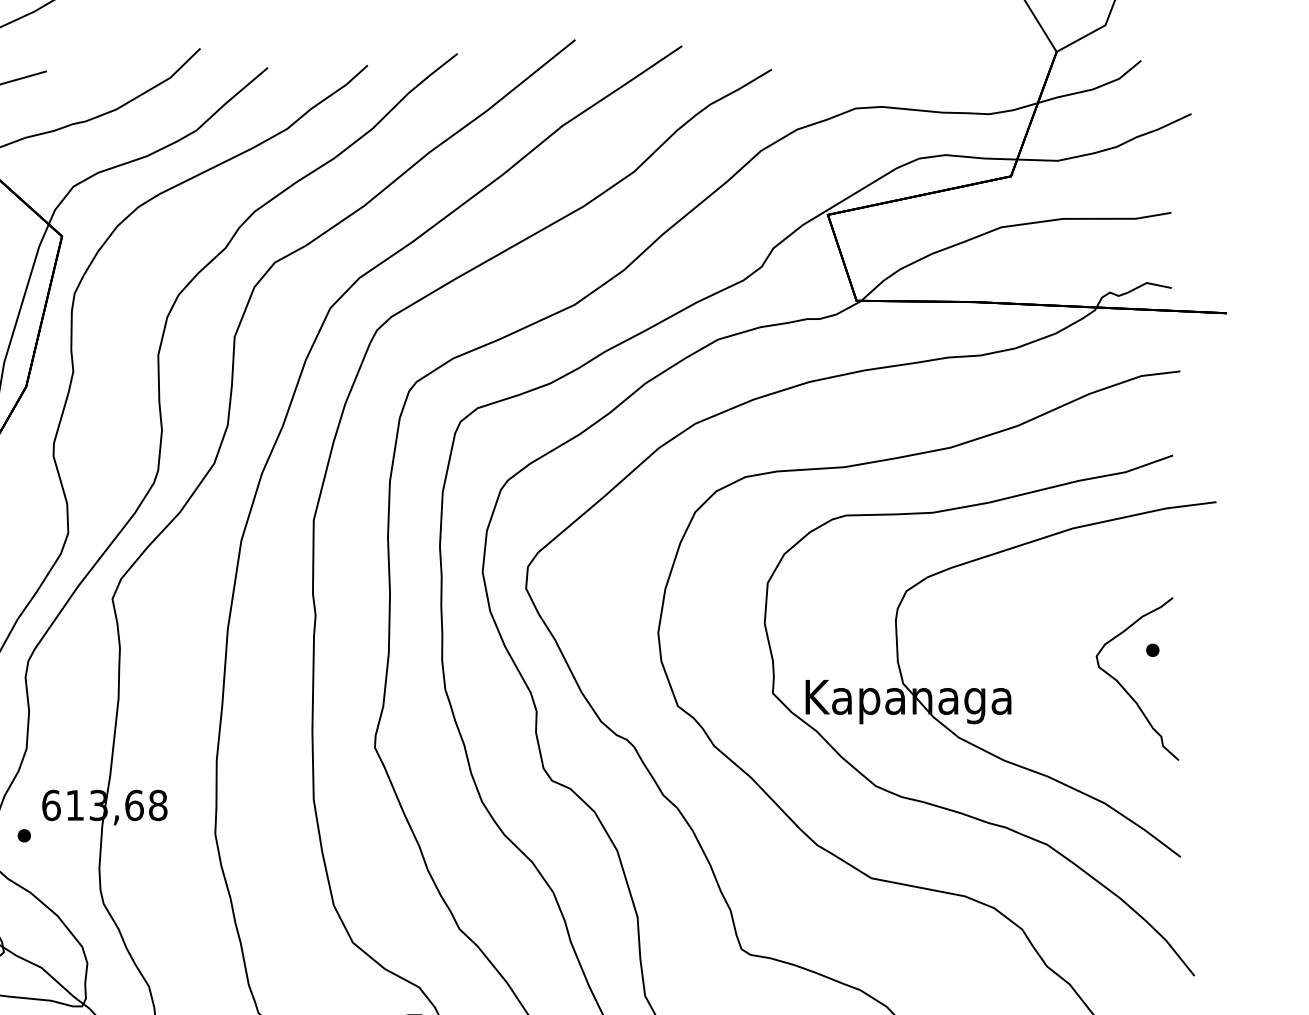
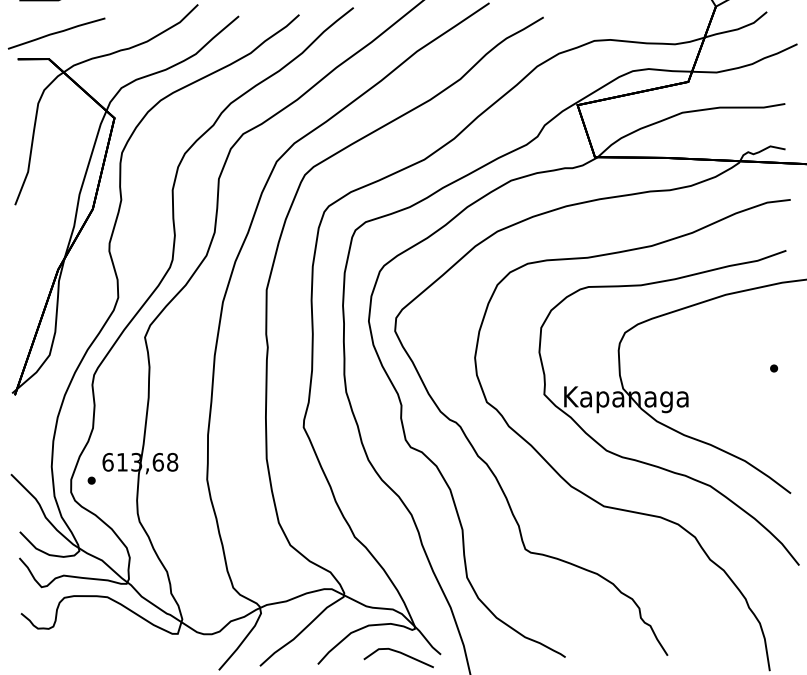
curve: (1125, 688) -> (757, 391), removed

